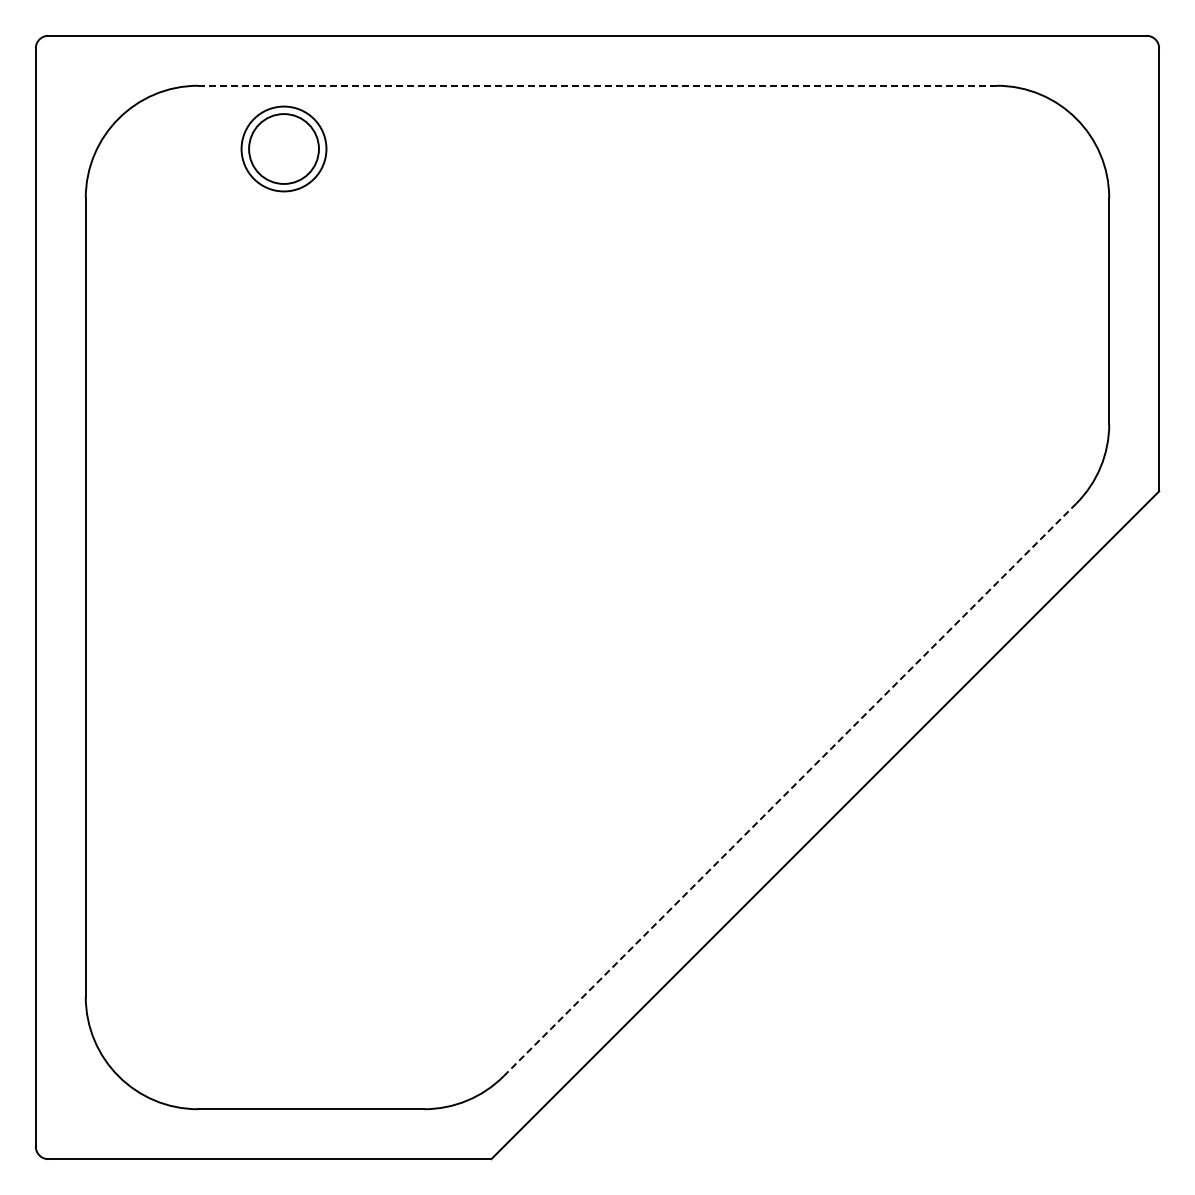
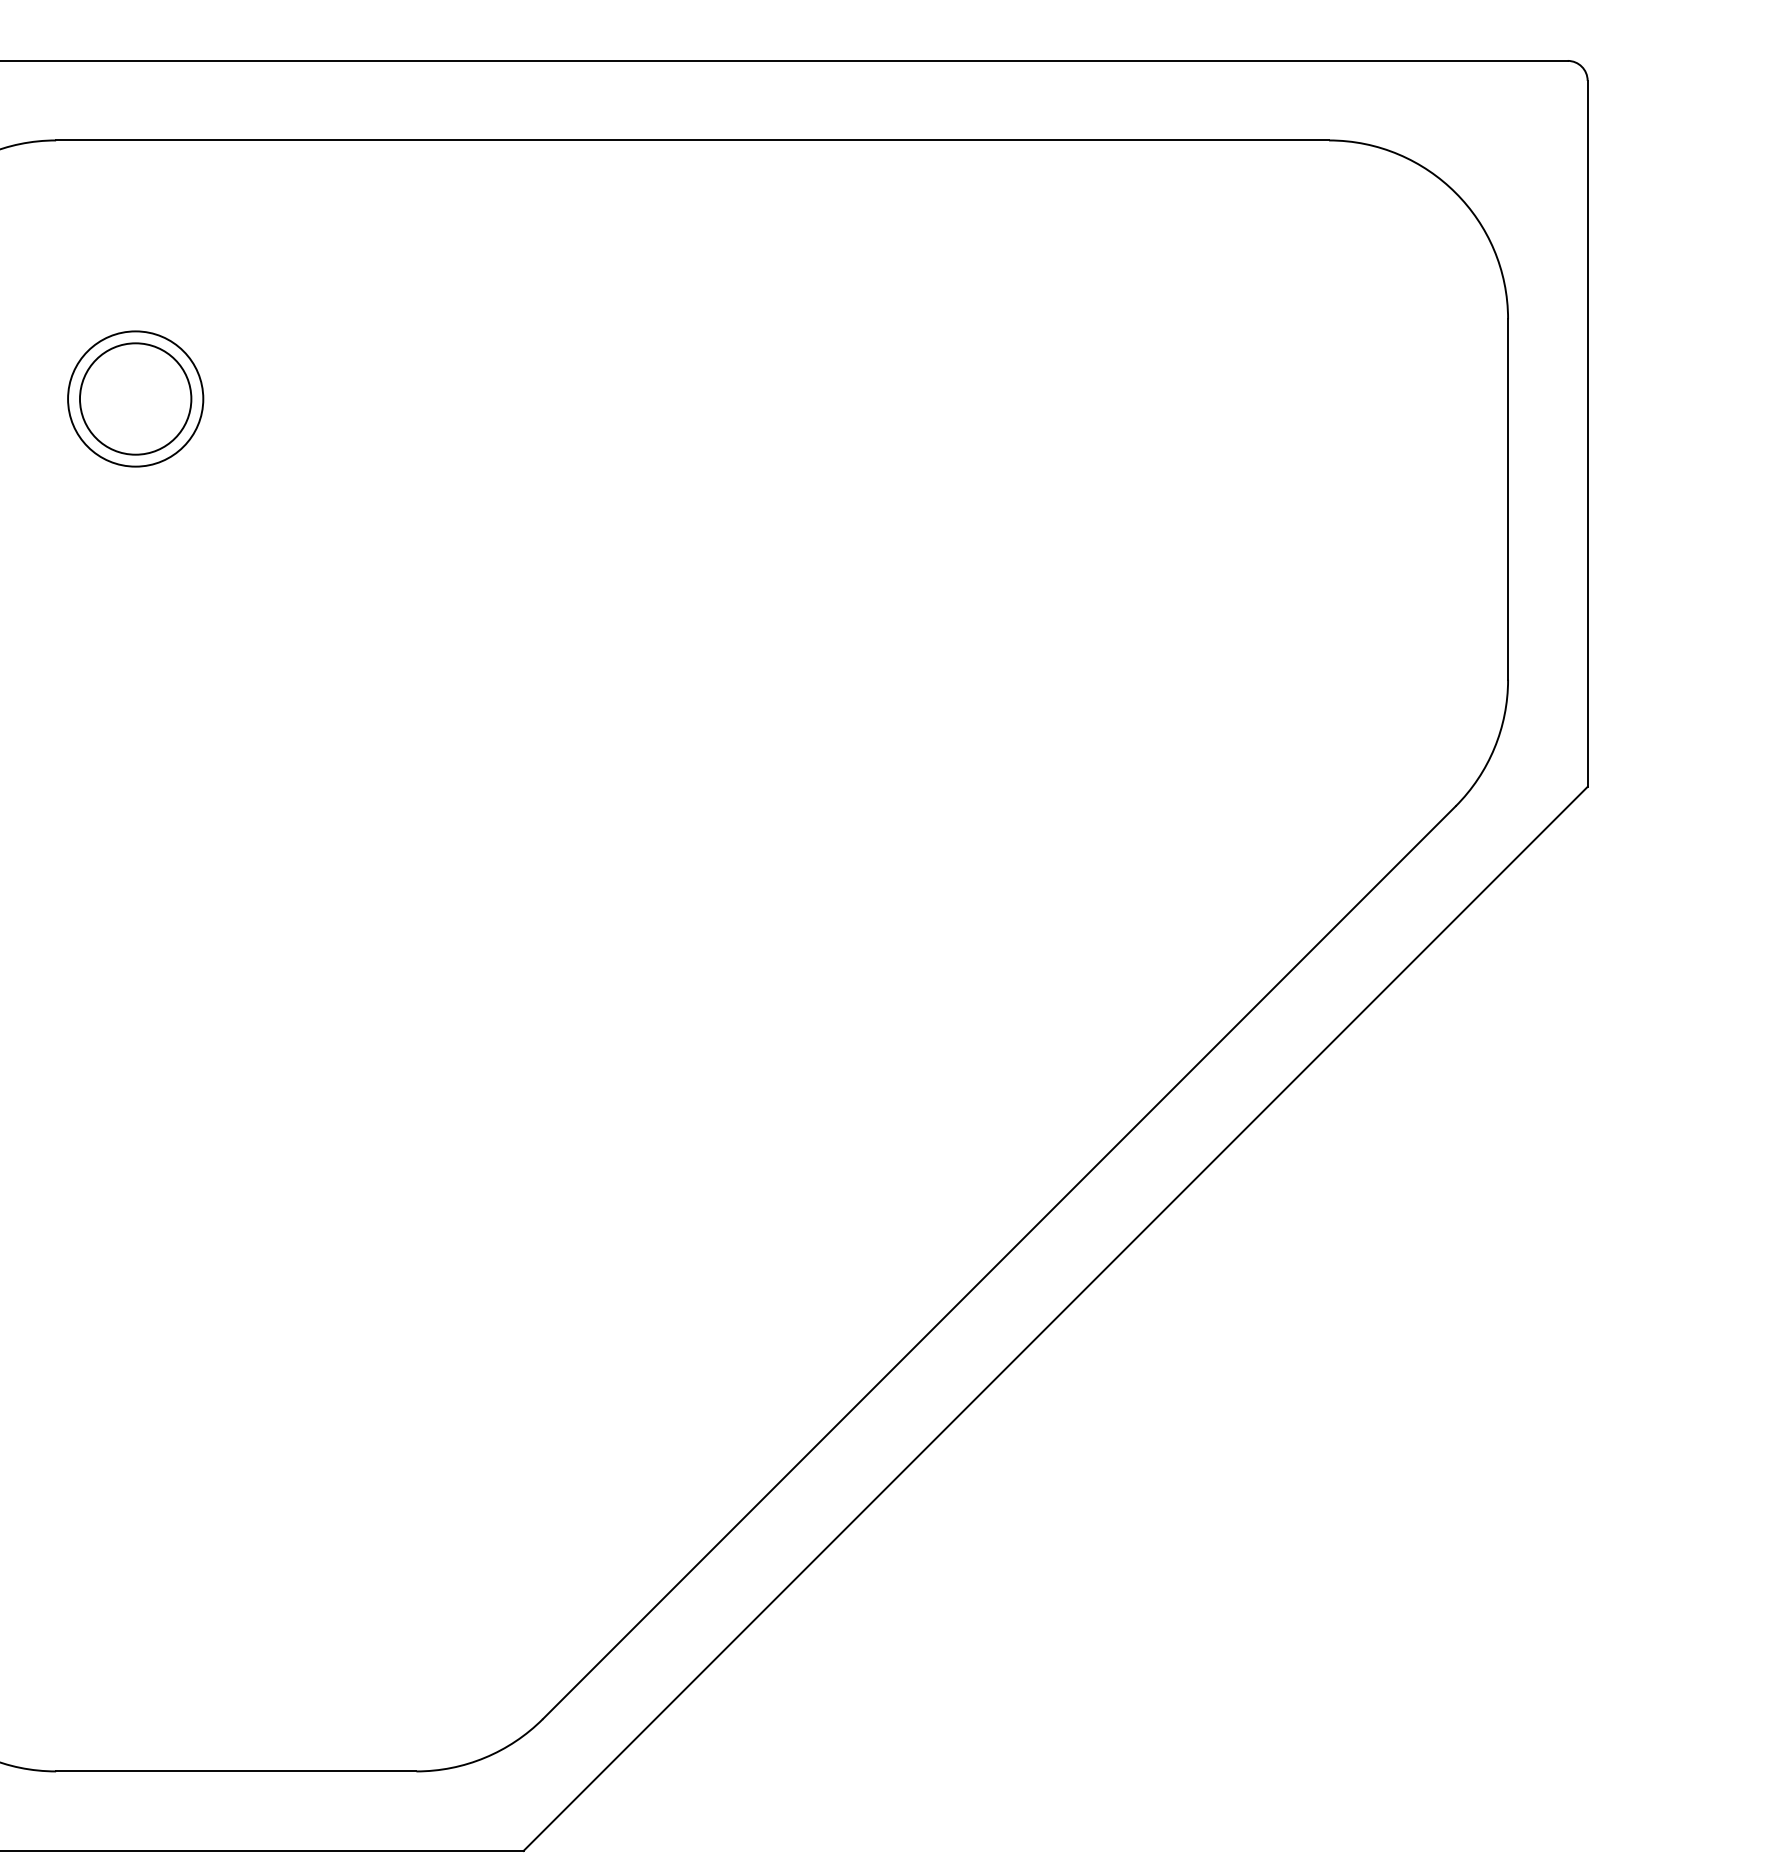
line: (597, 85) -> (692, 140), dashed -> solid
part: (283, 148) -> (134, 398), moved
line: (789, 789) -> (998, 1261), dashed -> solid

